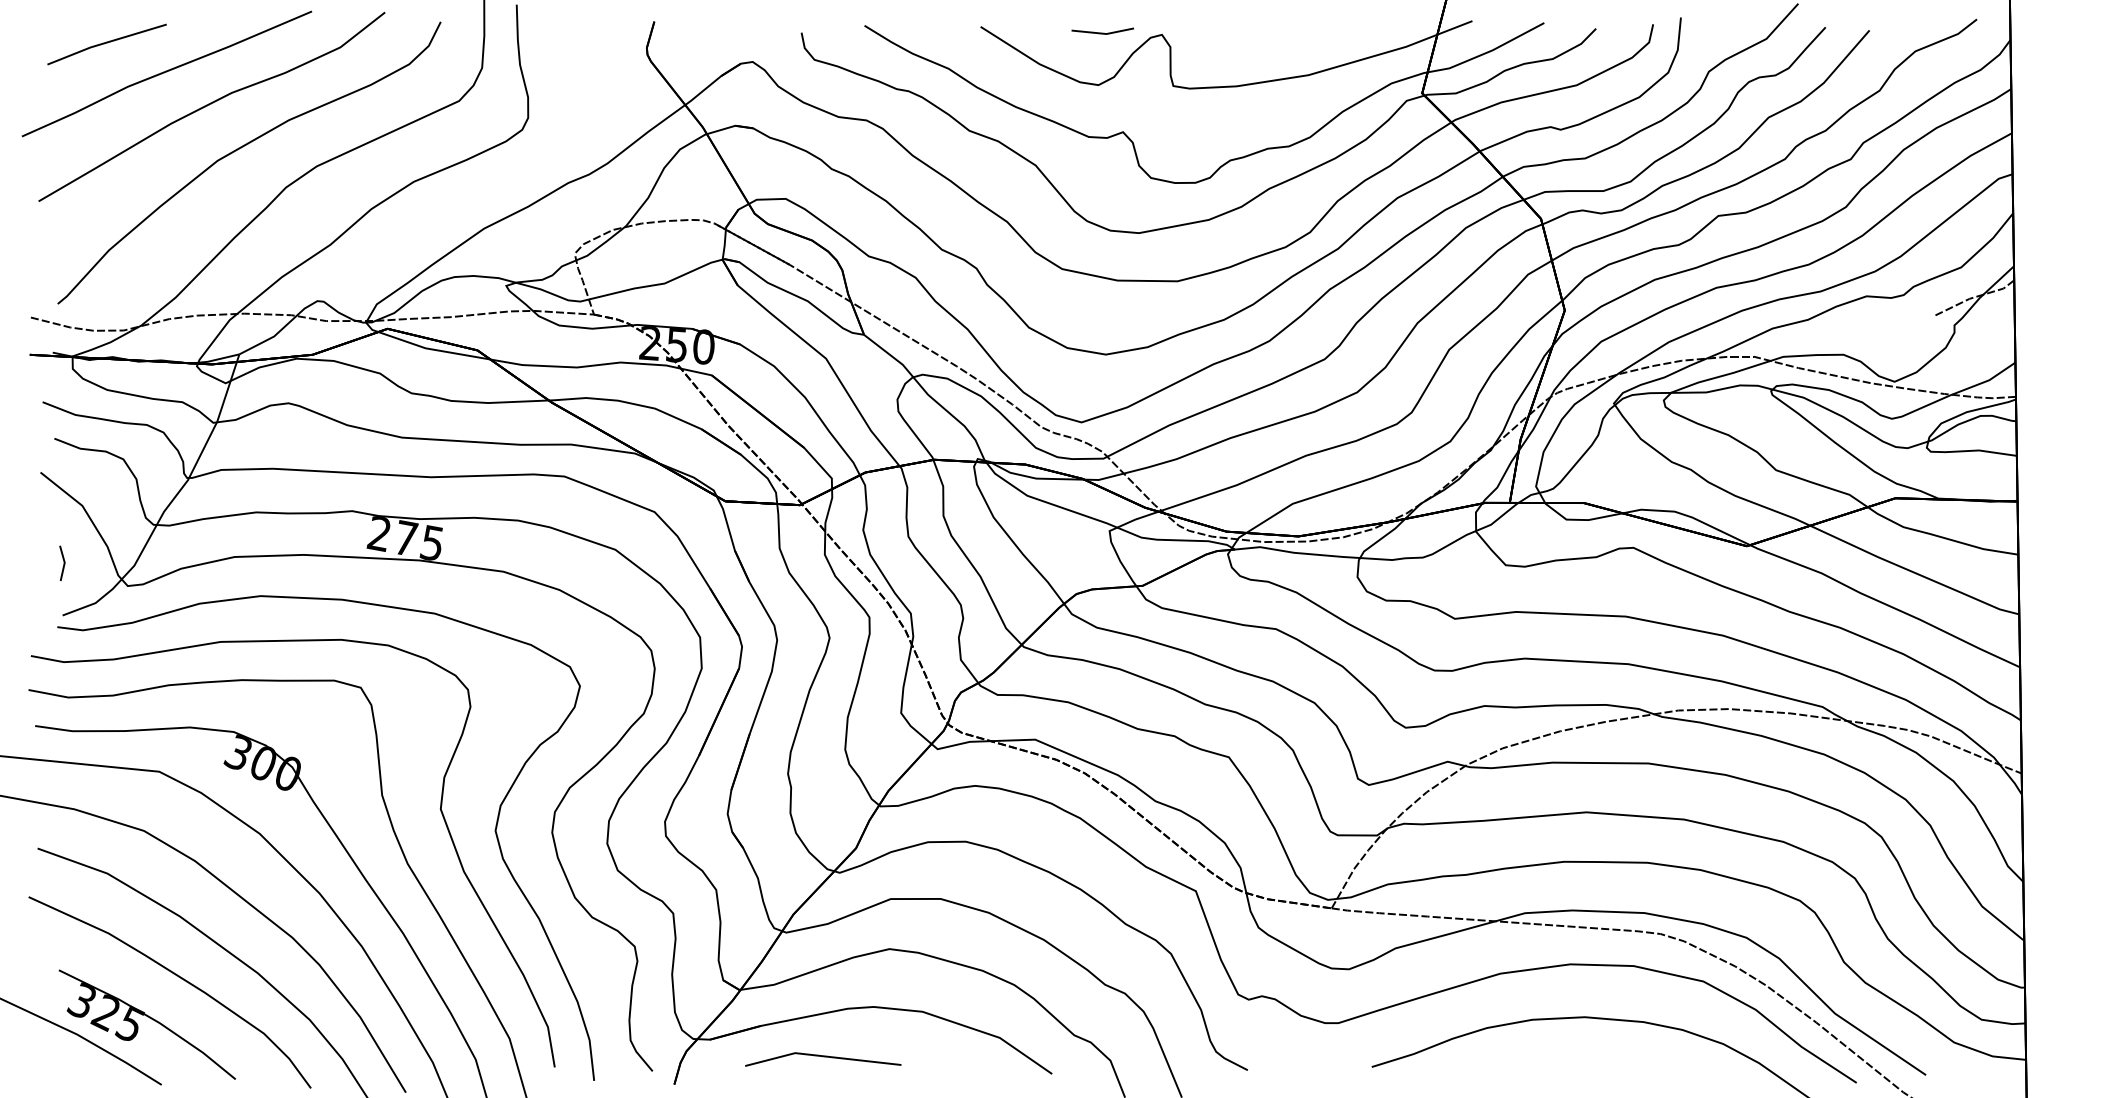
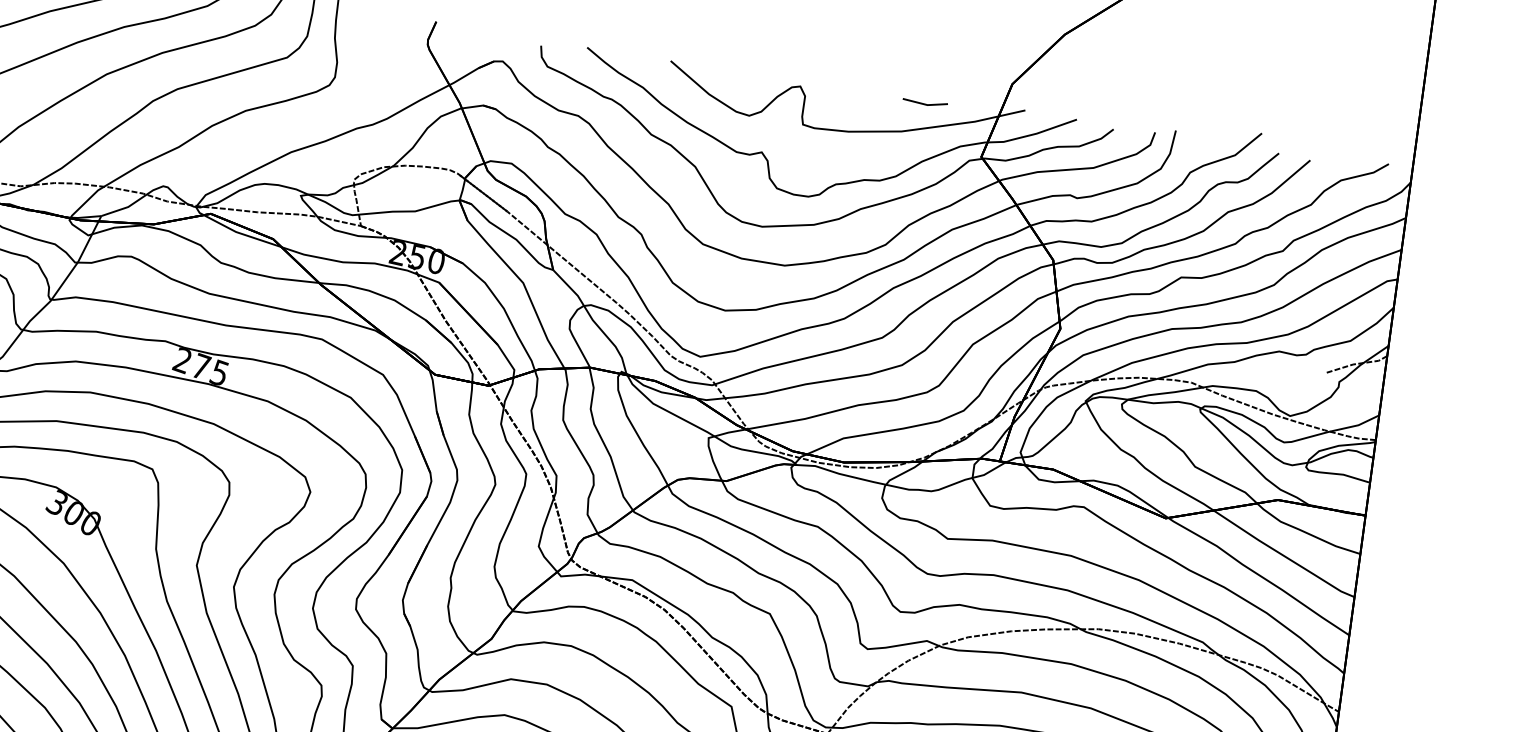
line: (1102, 32) -> (924, 103), moved

